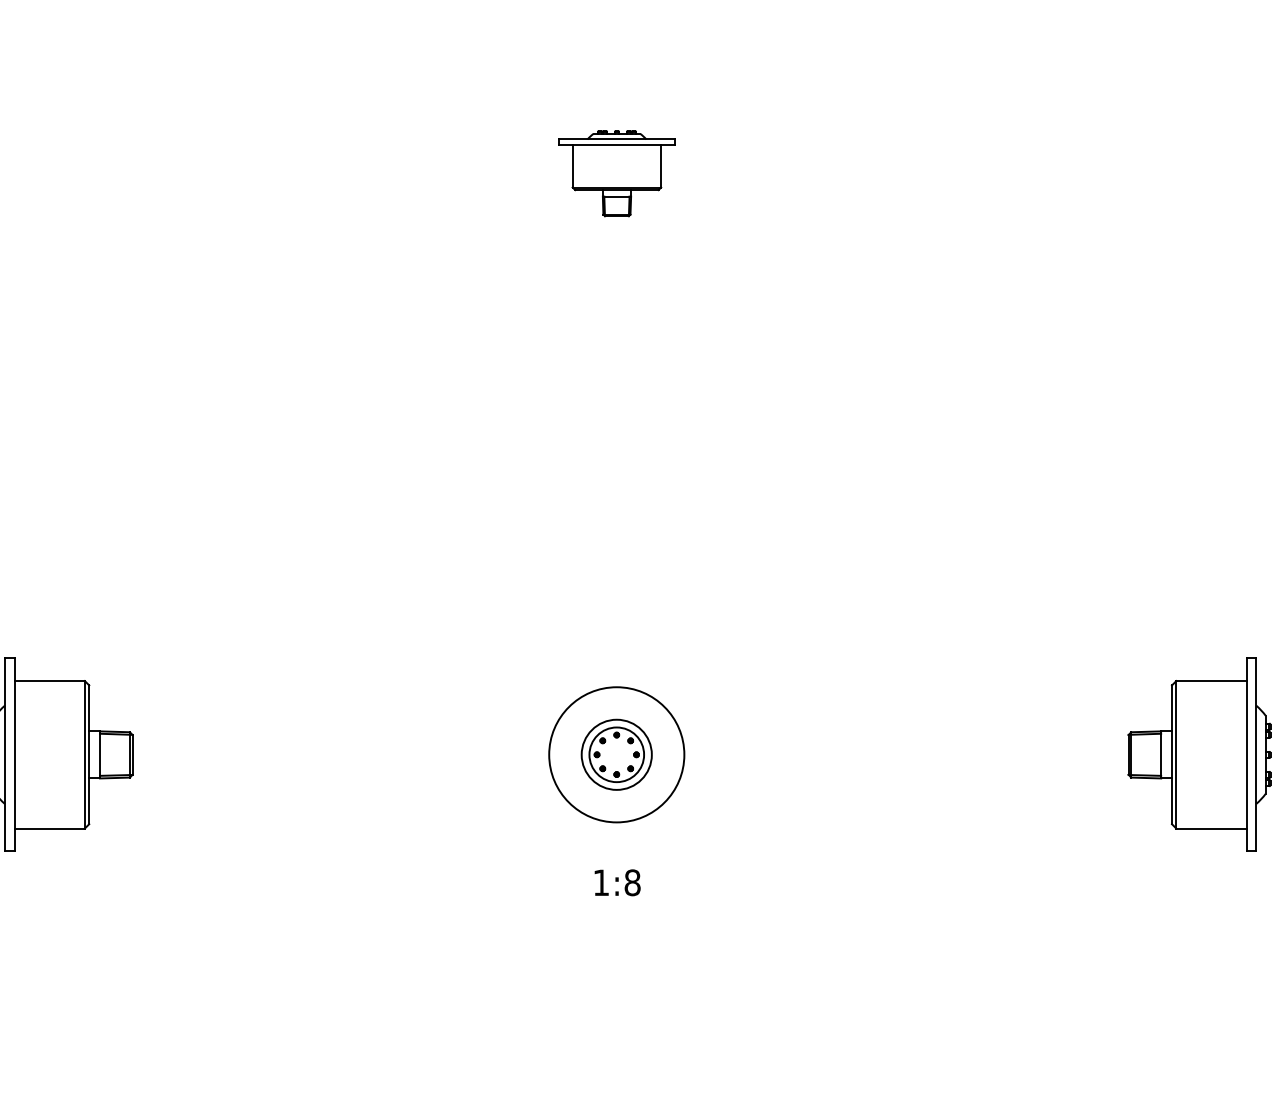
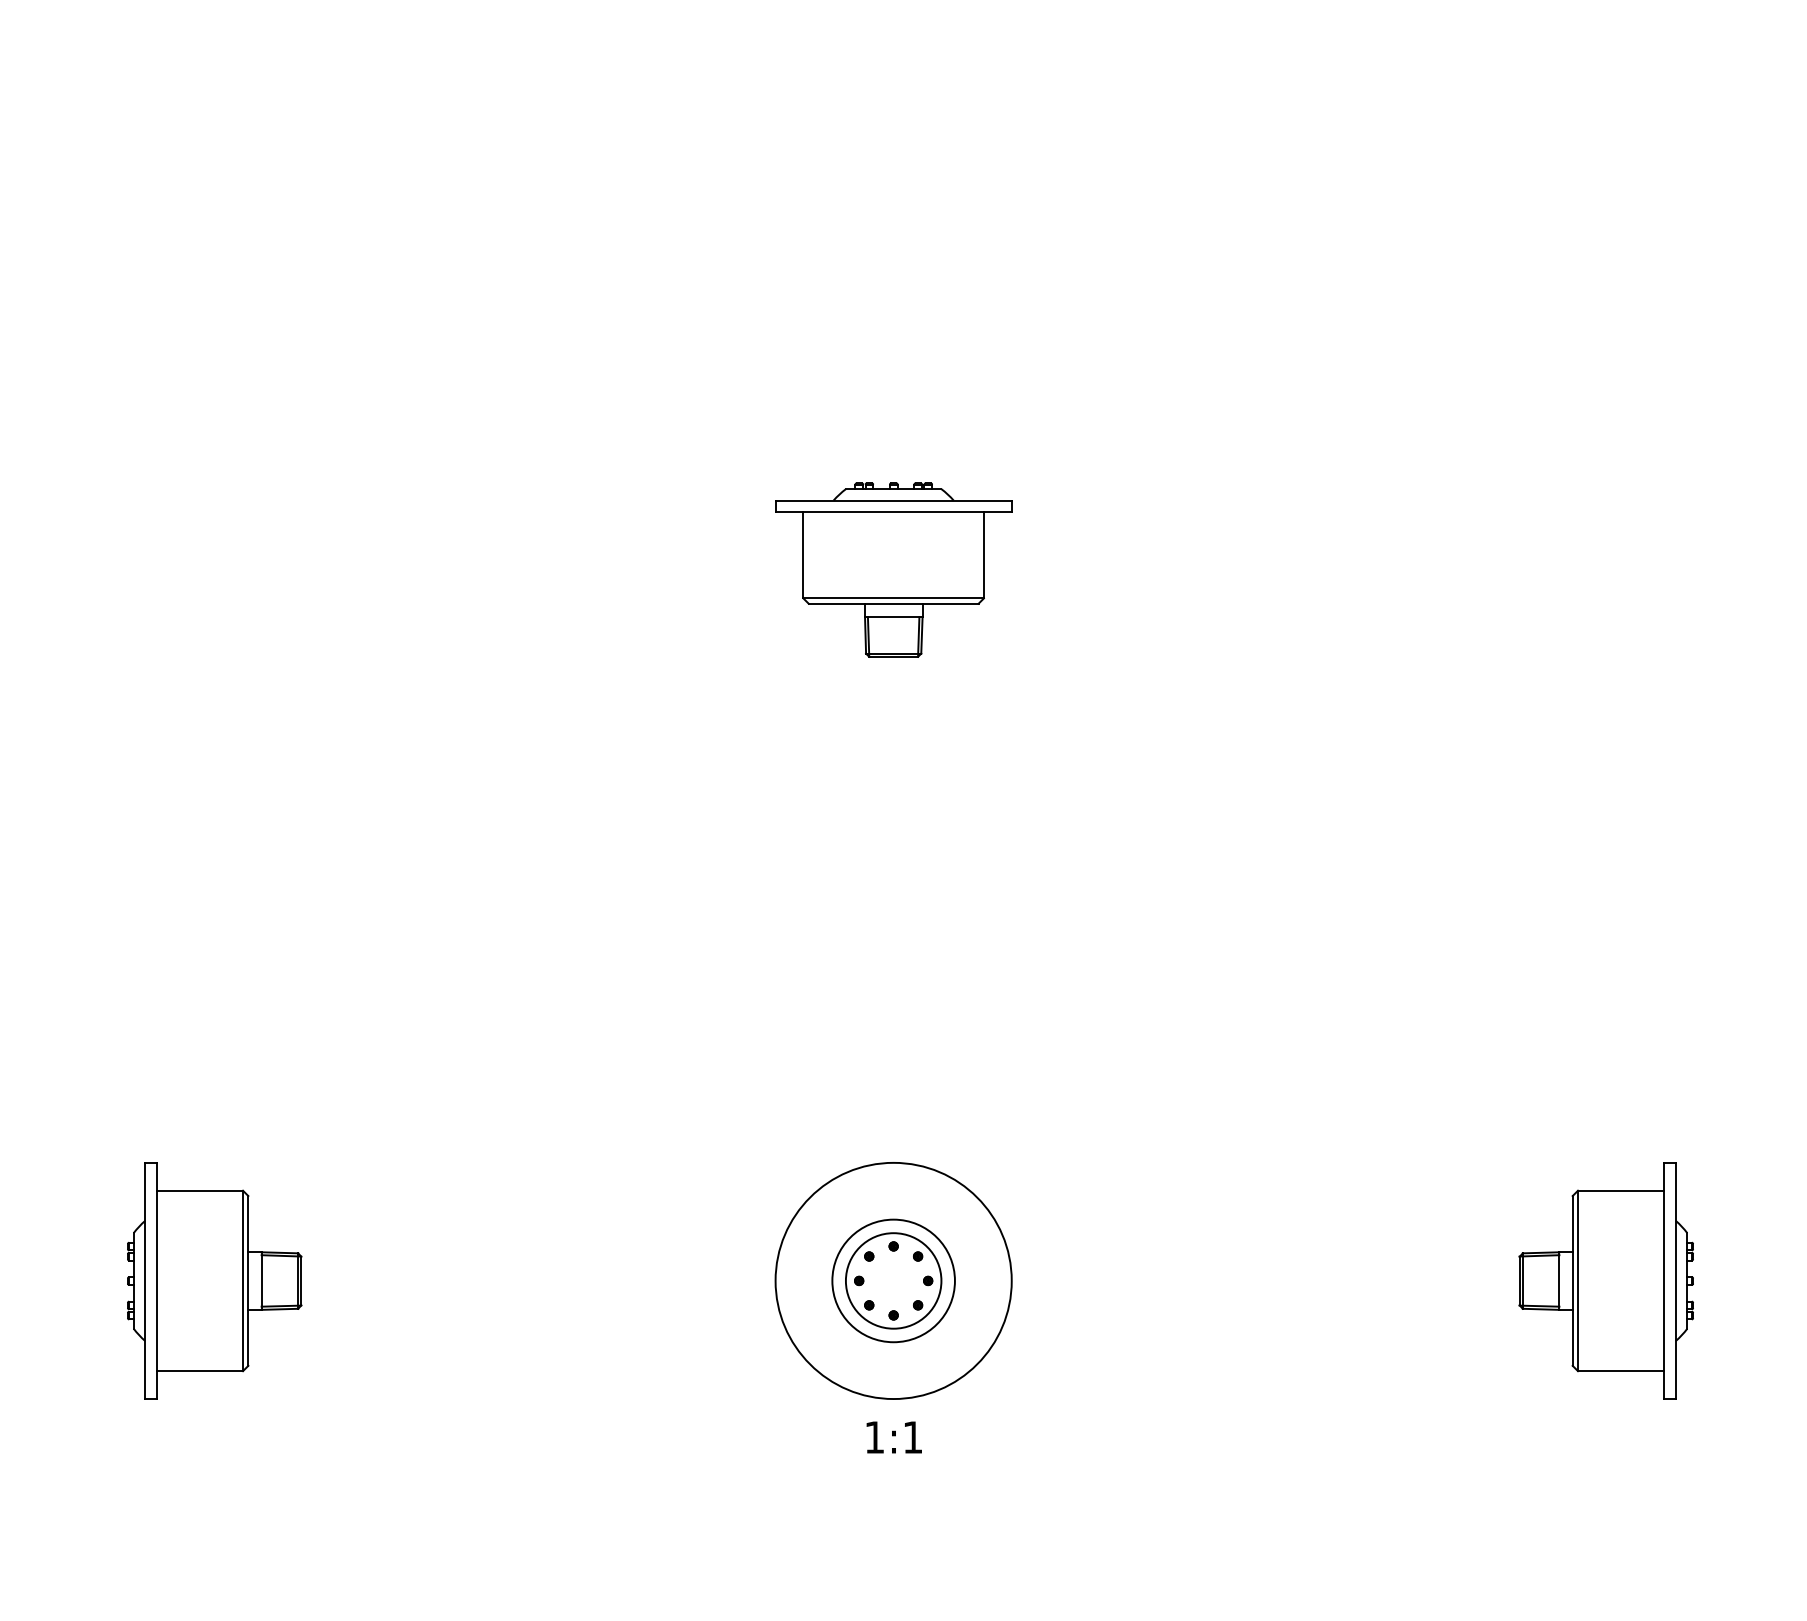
part: (616, 173) -> (893, 569), size x1.67
part: (616, 754) -> (893, 1280), size x1.43
text: (632, 882) -> (912, 1437), 1:8 -> 1:1

